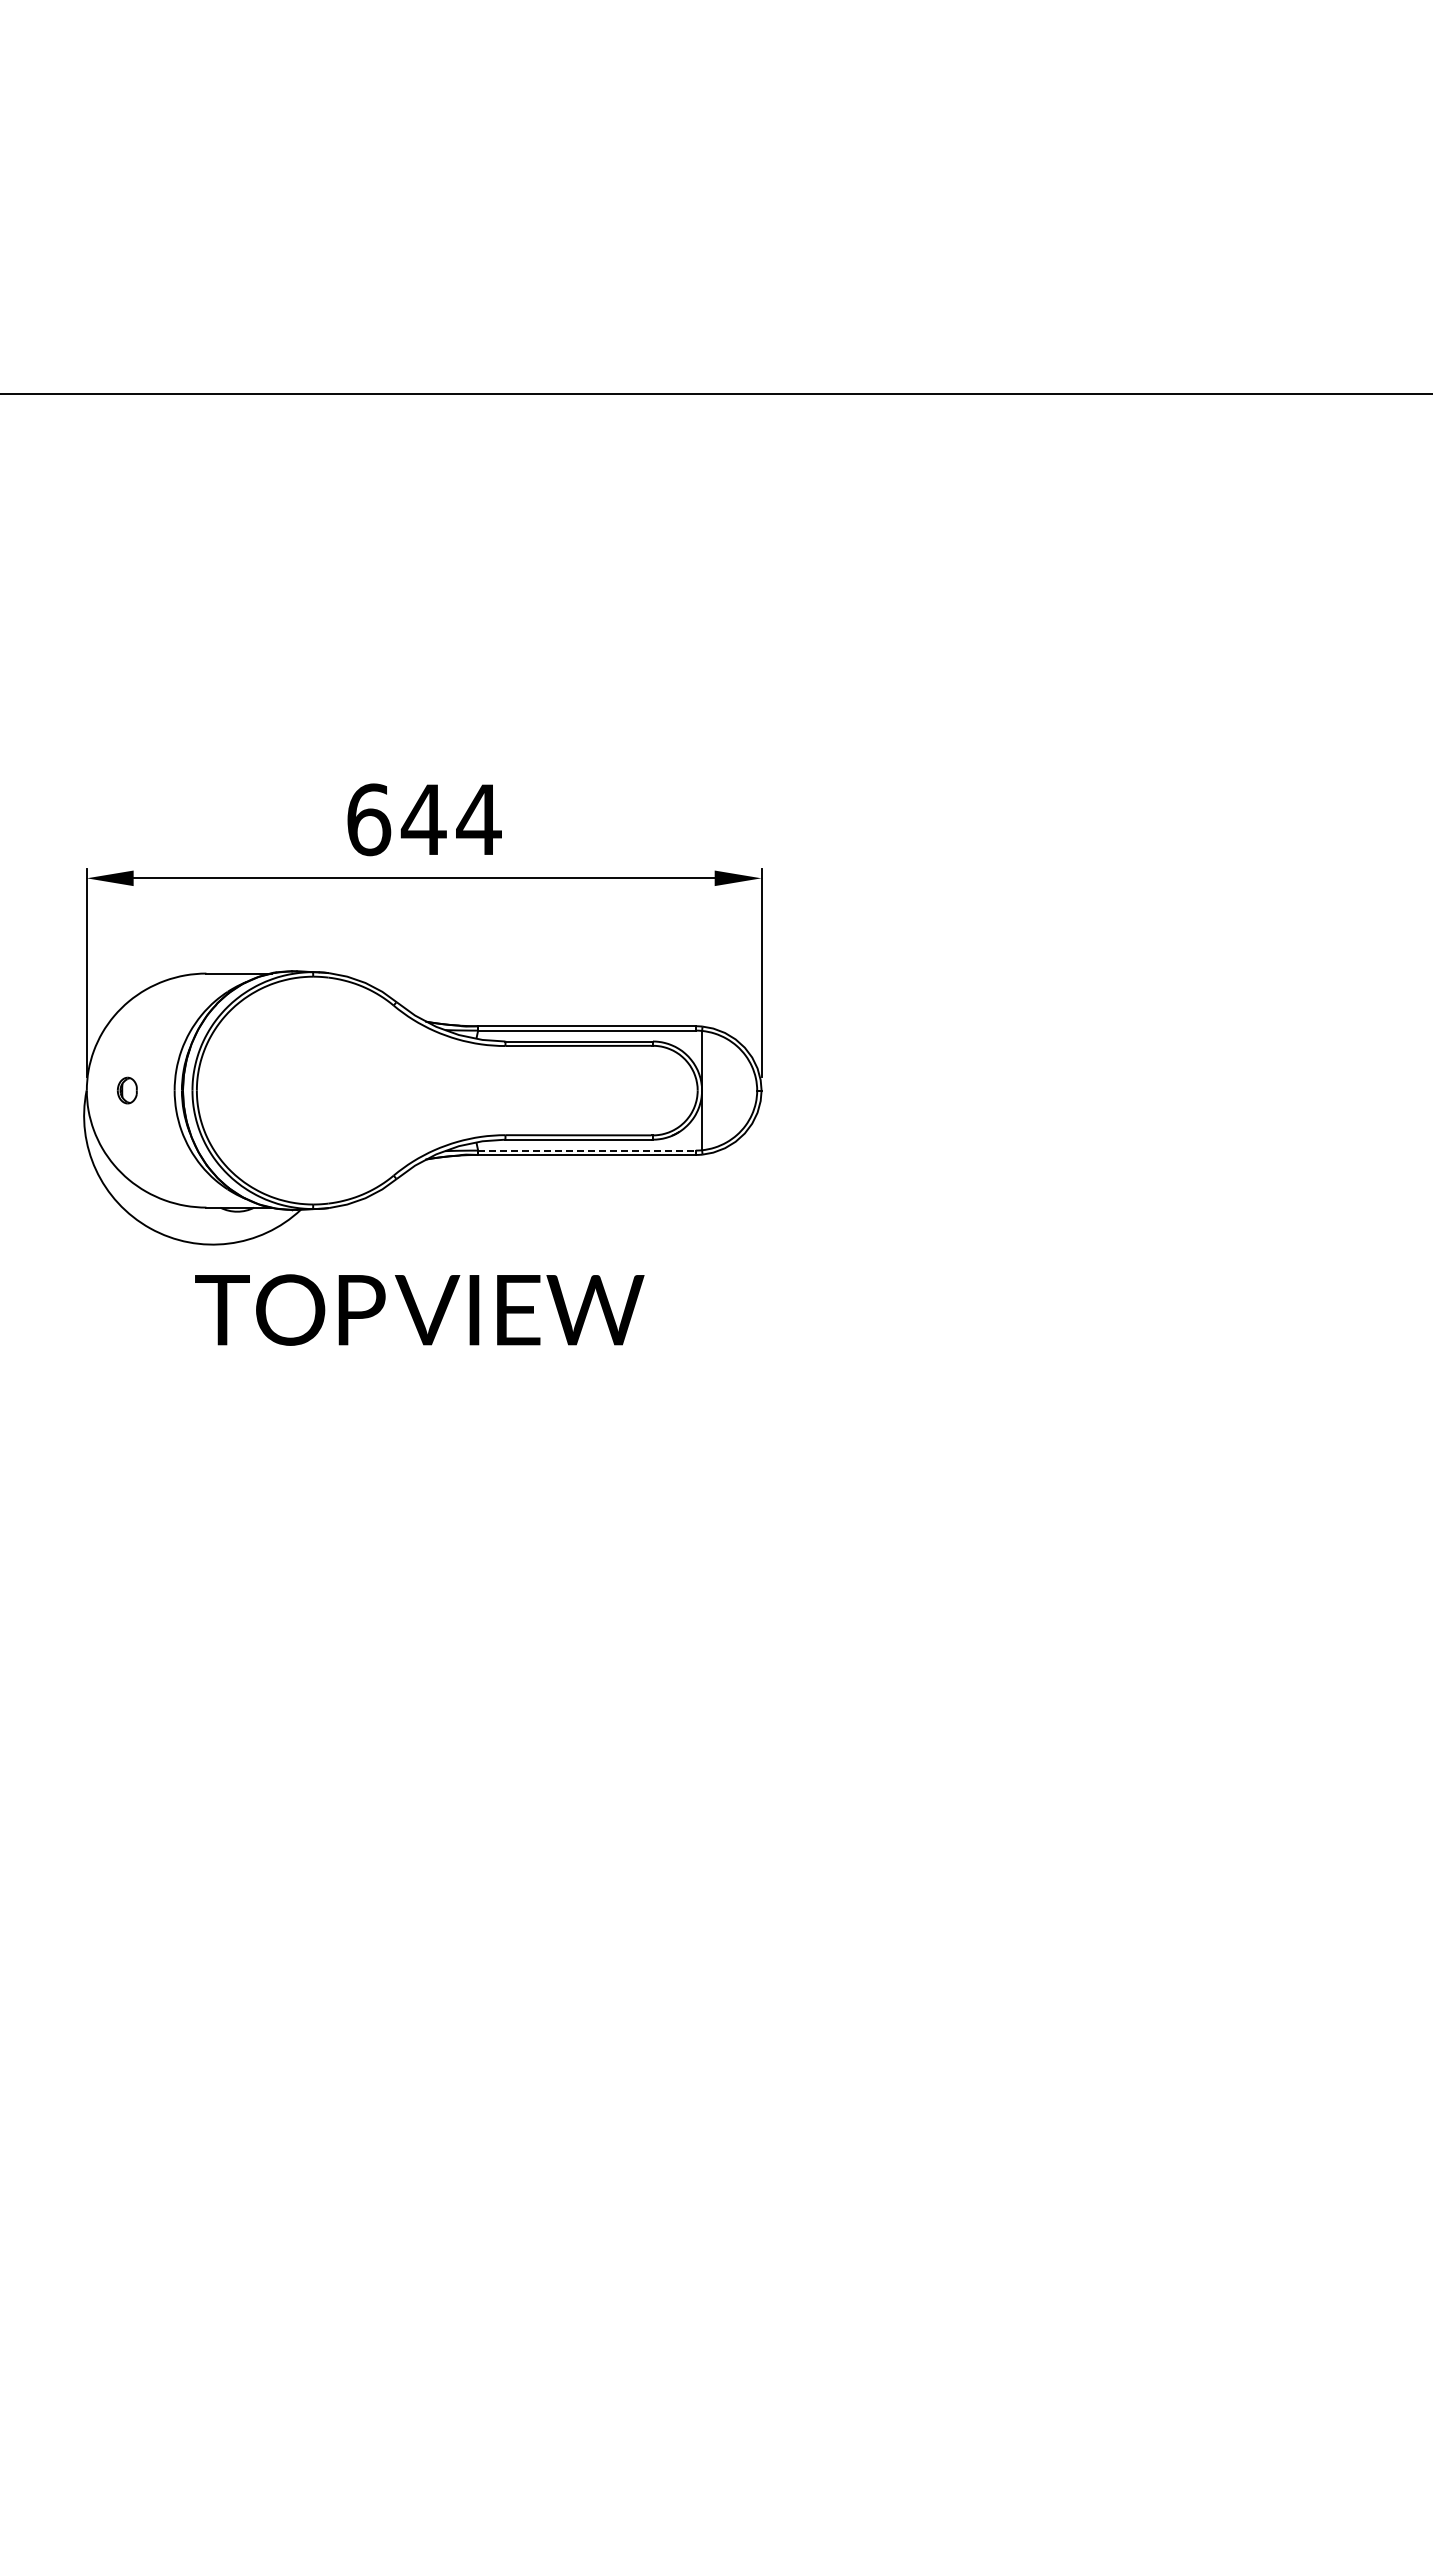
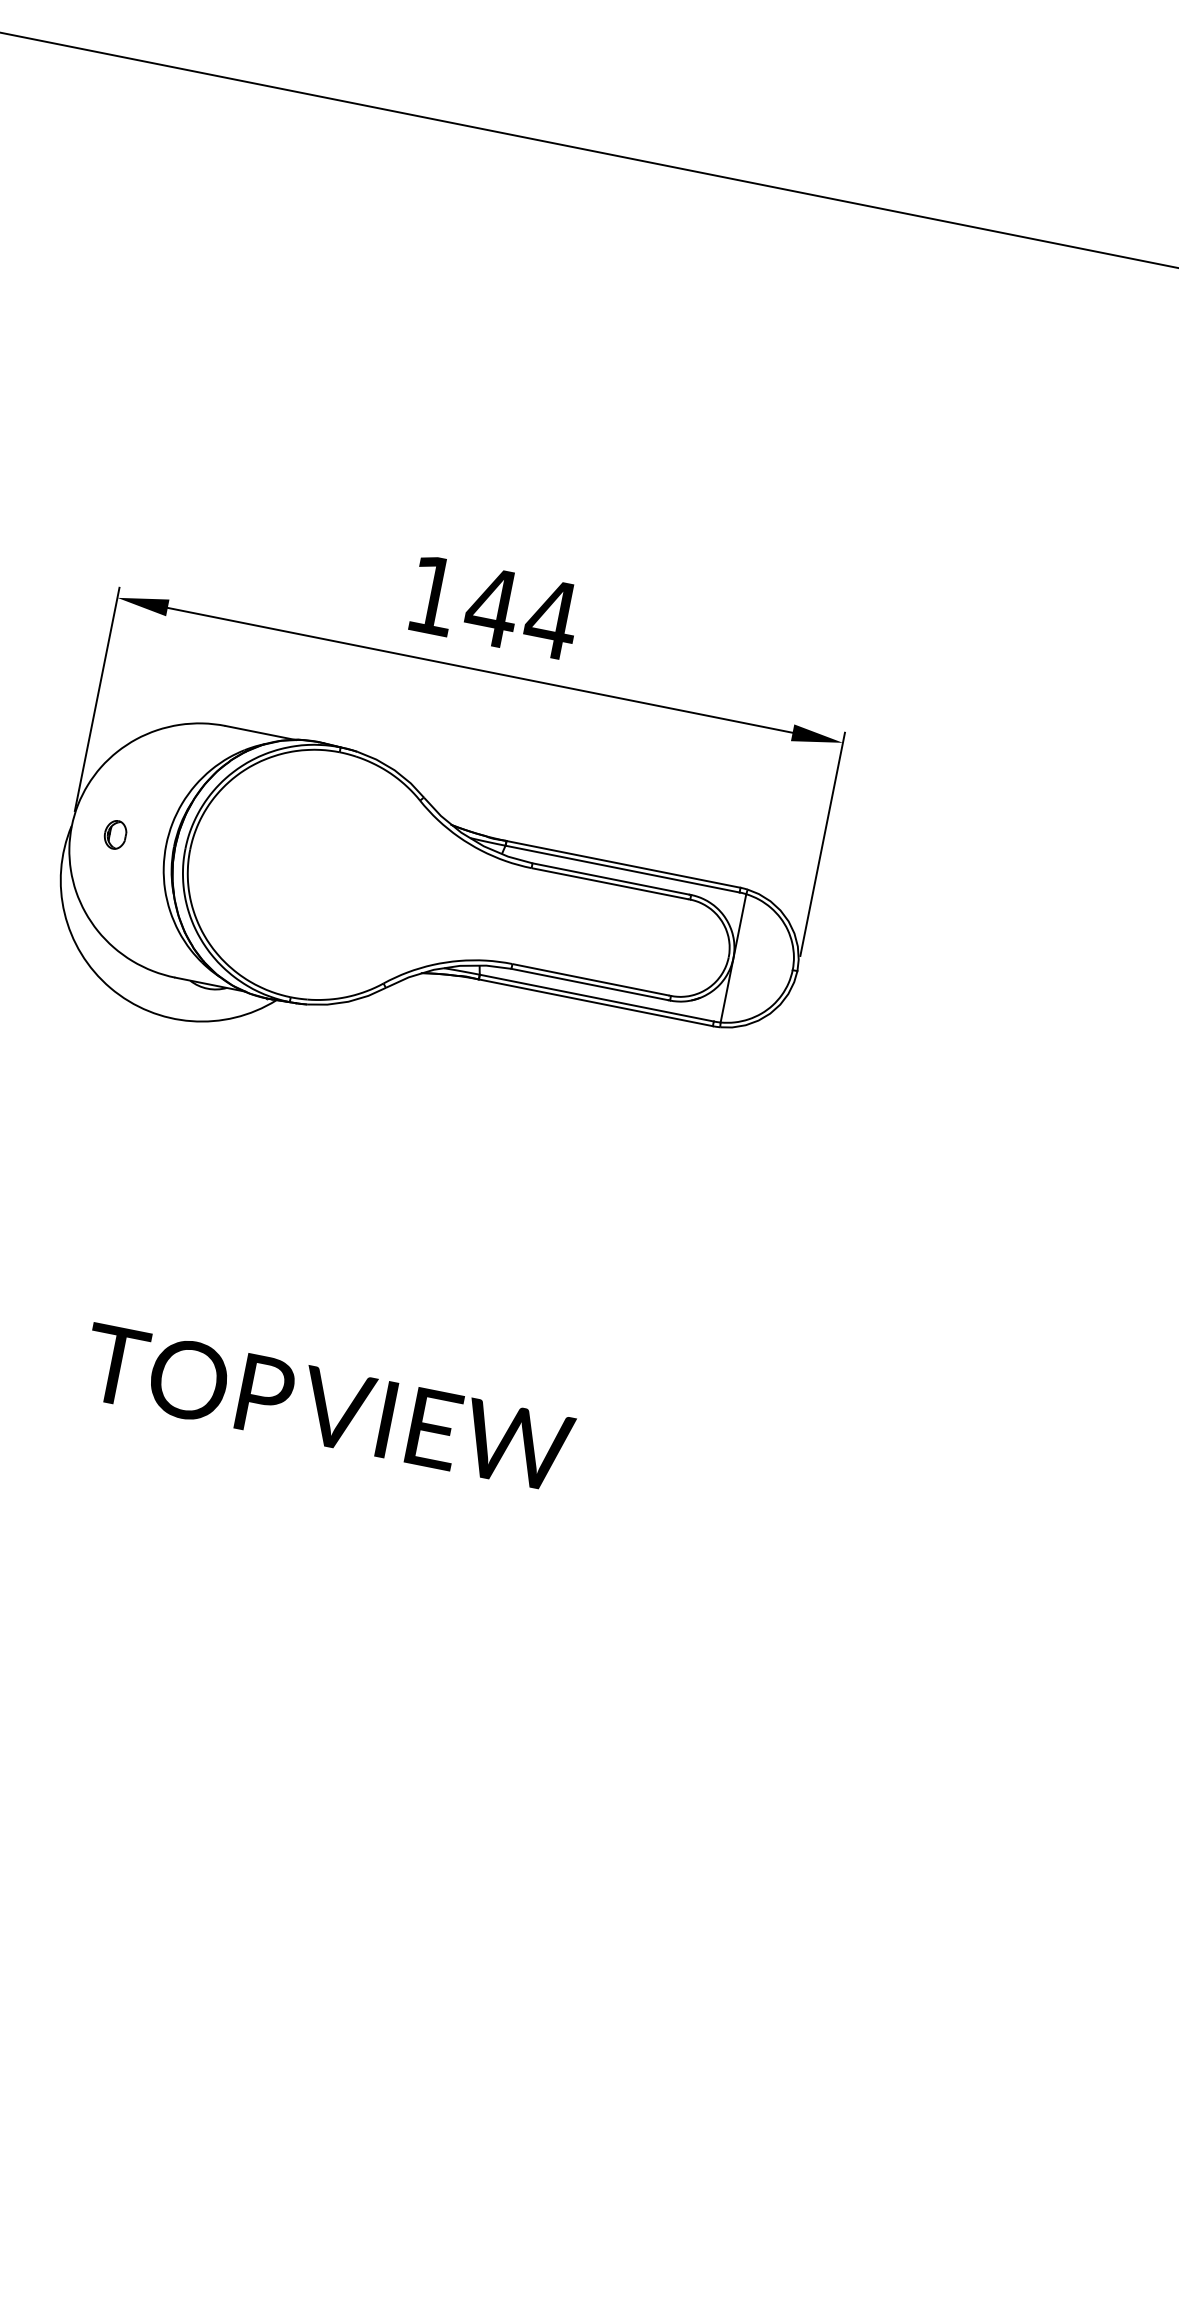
text: (369, 819) -> (434, 595), 644 -> 144
line: (587, 1150) -> (597, 998), dashed -> solid
text: (419, 1309) -> (327, 1407), moved

